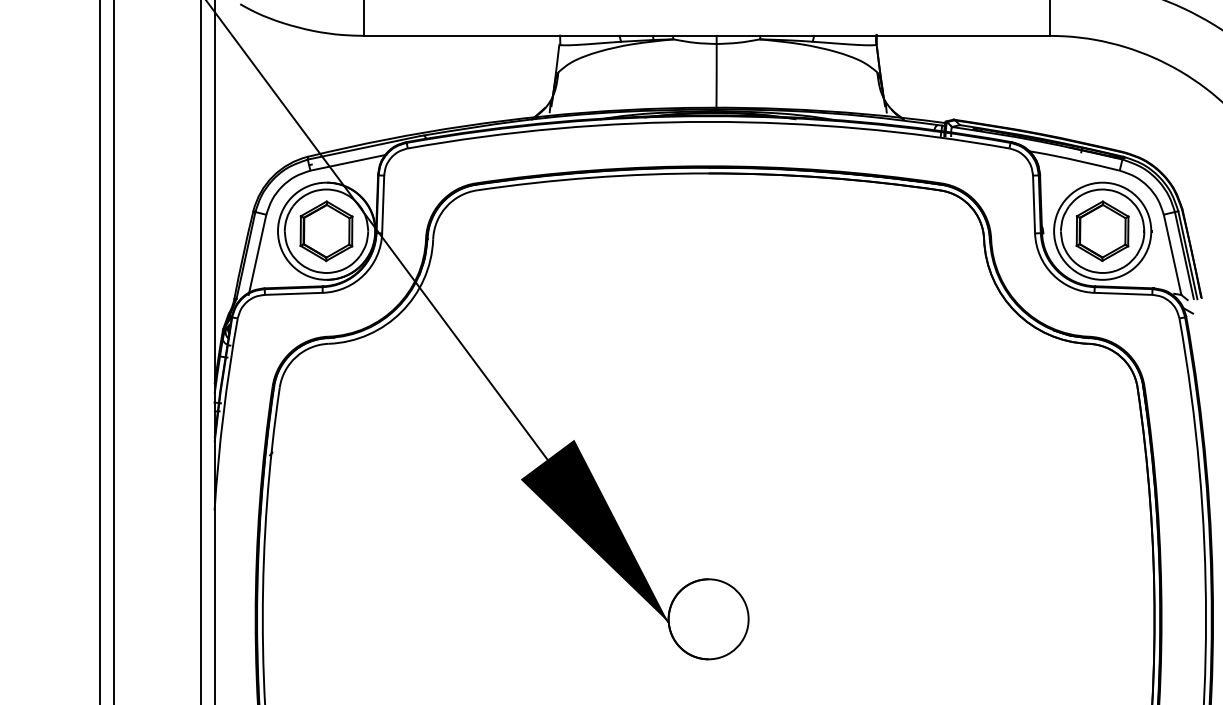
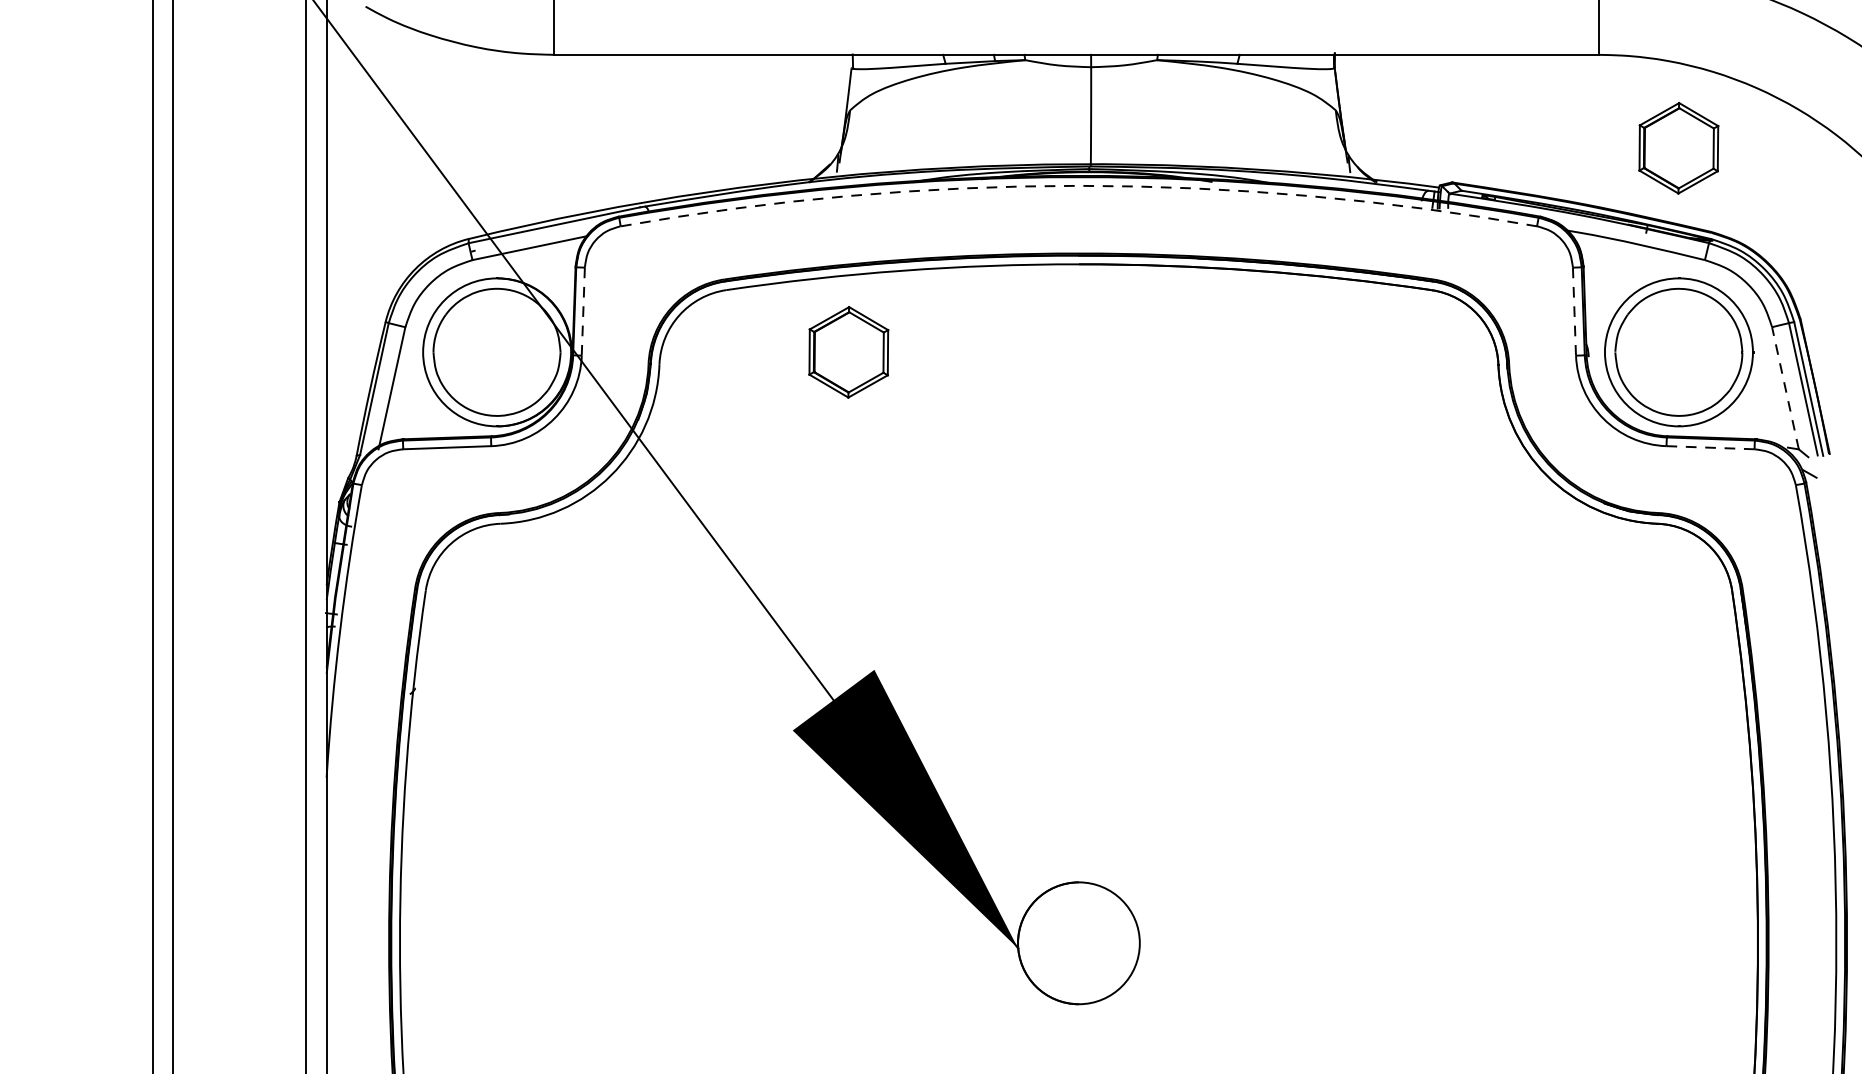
arc: (708, 121) -> (1078, 185), solid -> dashed
line: (383, 204) -> (583, 311), solid -> dashed
line: (1034, 204) -> (1575, 311), solid -> dashed
part: (326, 230) -> (848, 351), moved
part: (1102, 231) -> (1678, 148), moved
line: (1172, 254) -> (1785, 387), solid -> dashed
line: (1123, 293) -> (1710, 447), solid -> dashed

